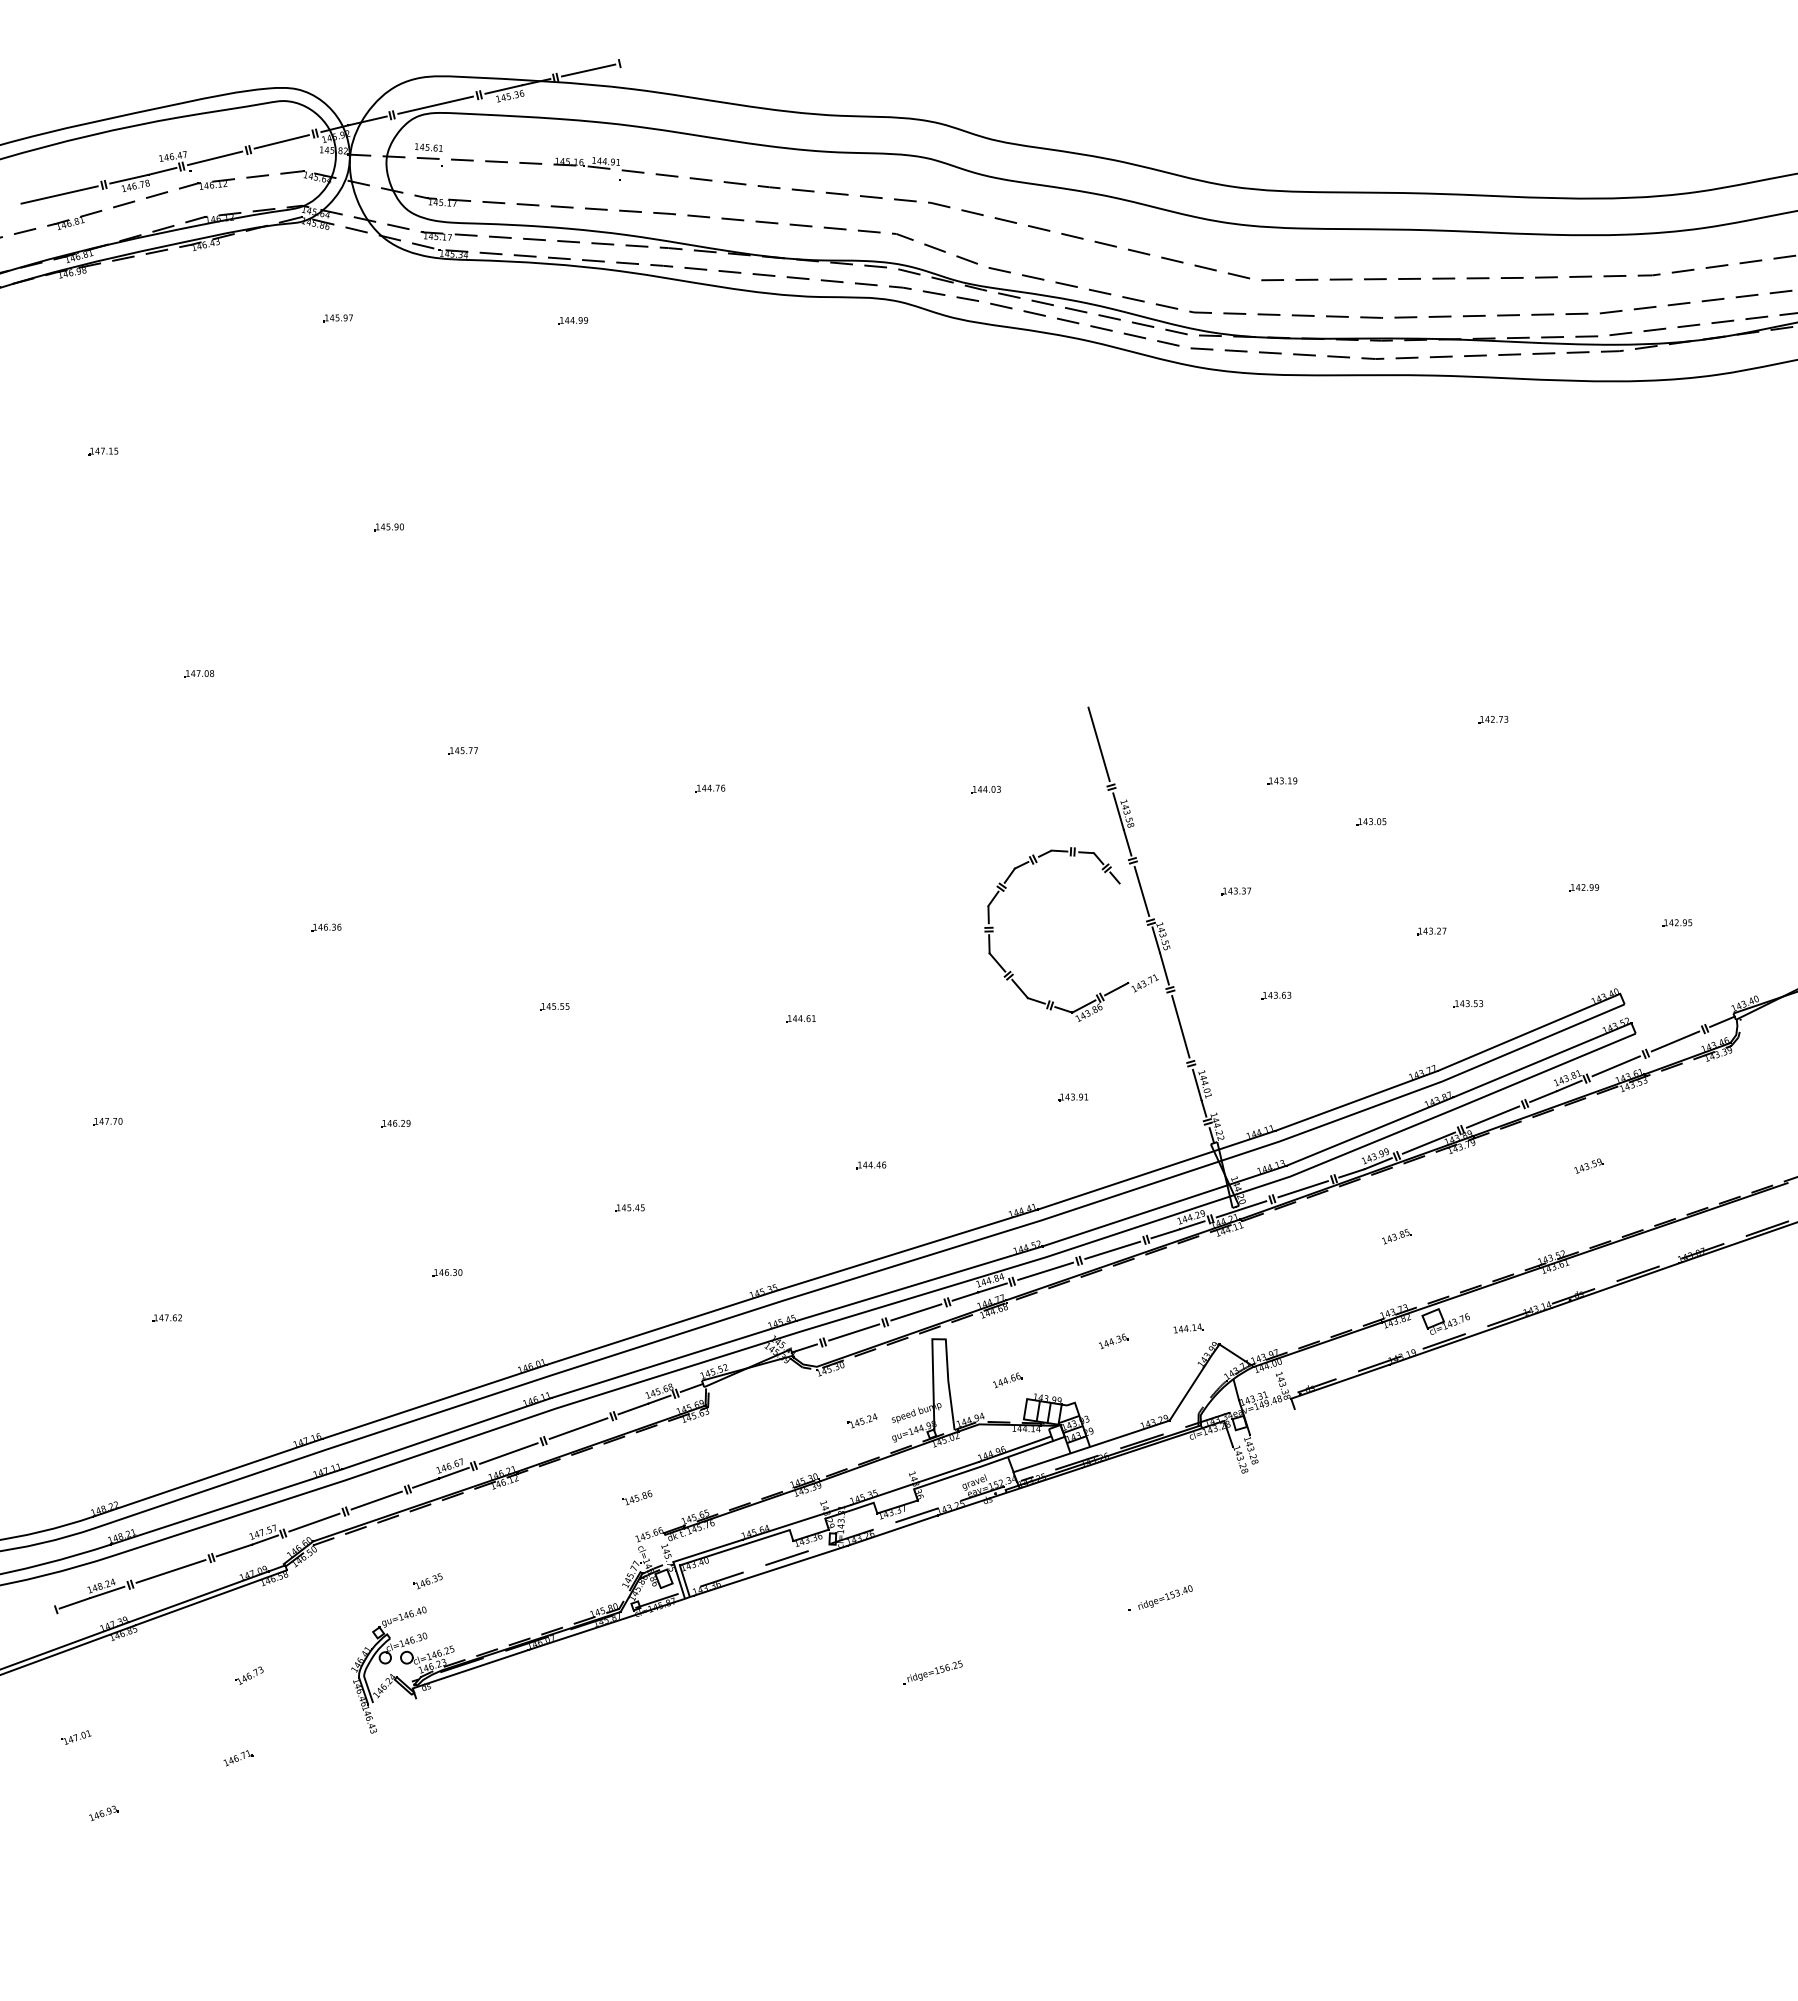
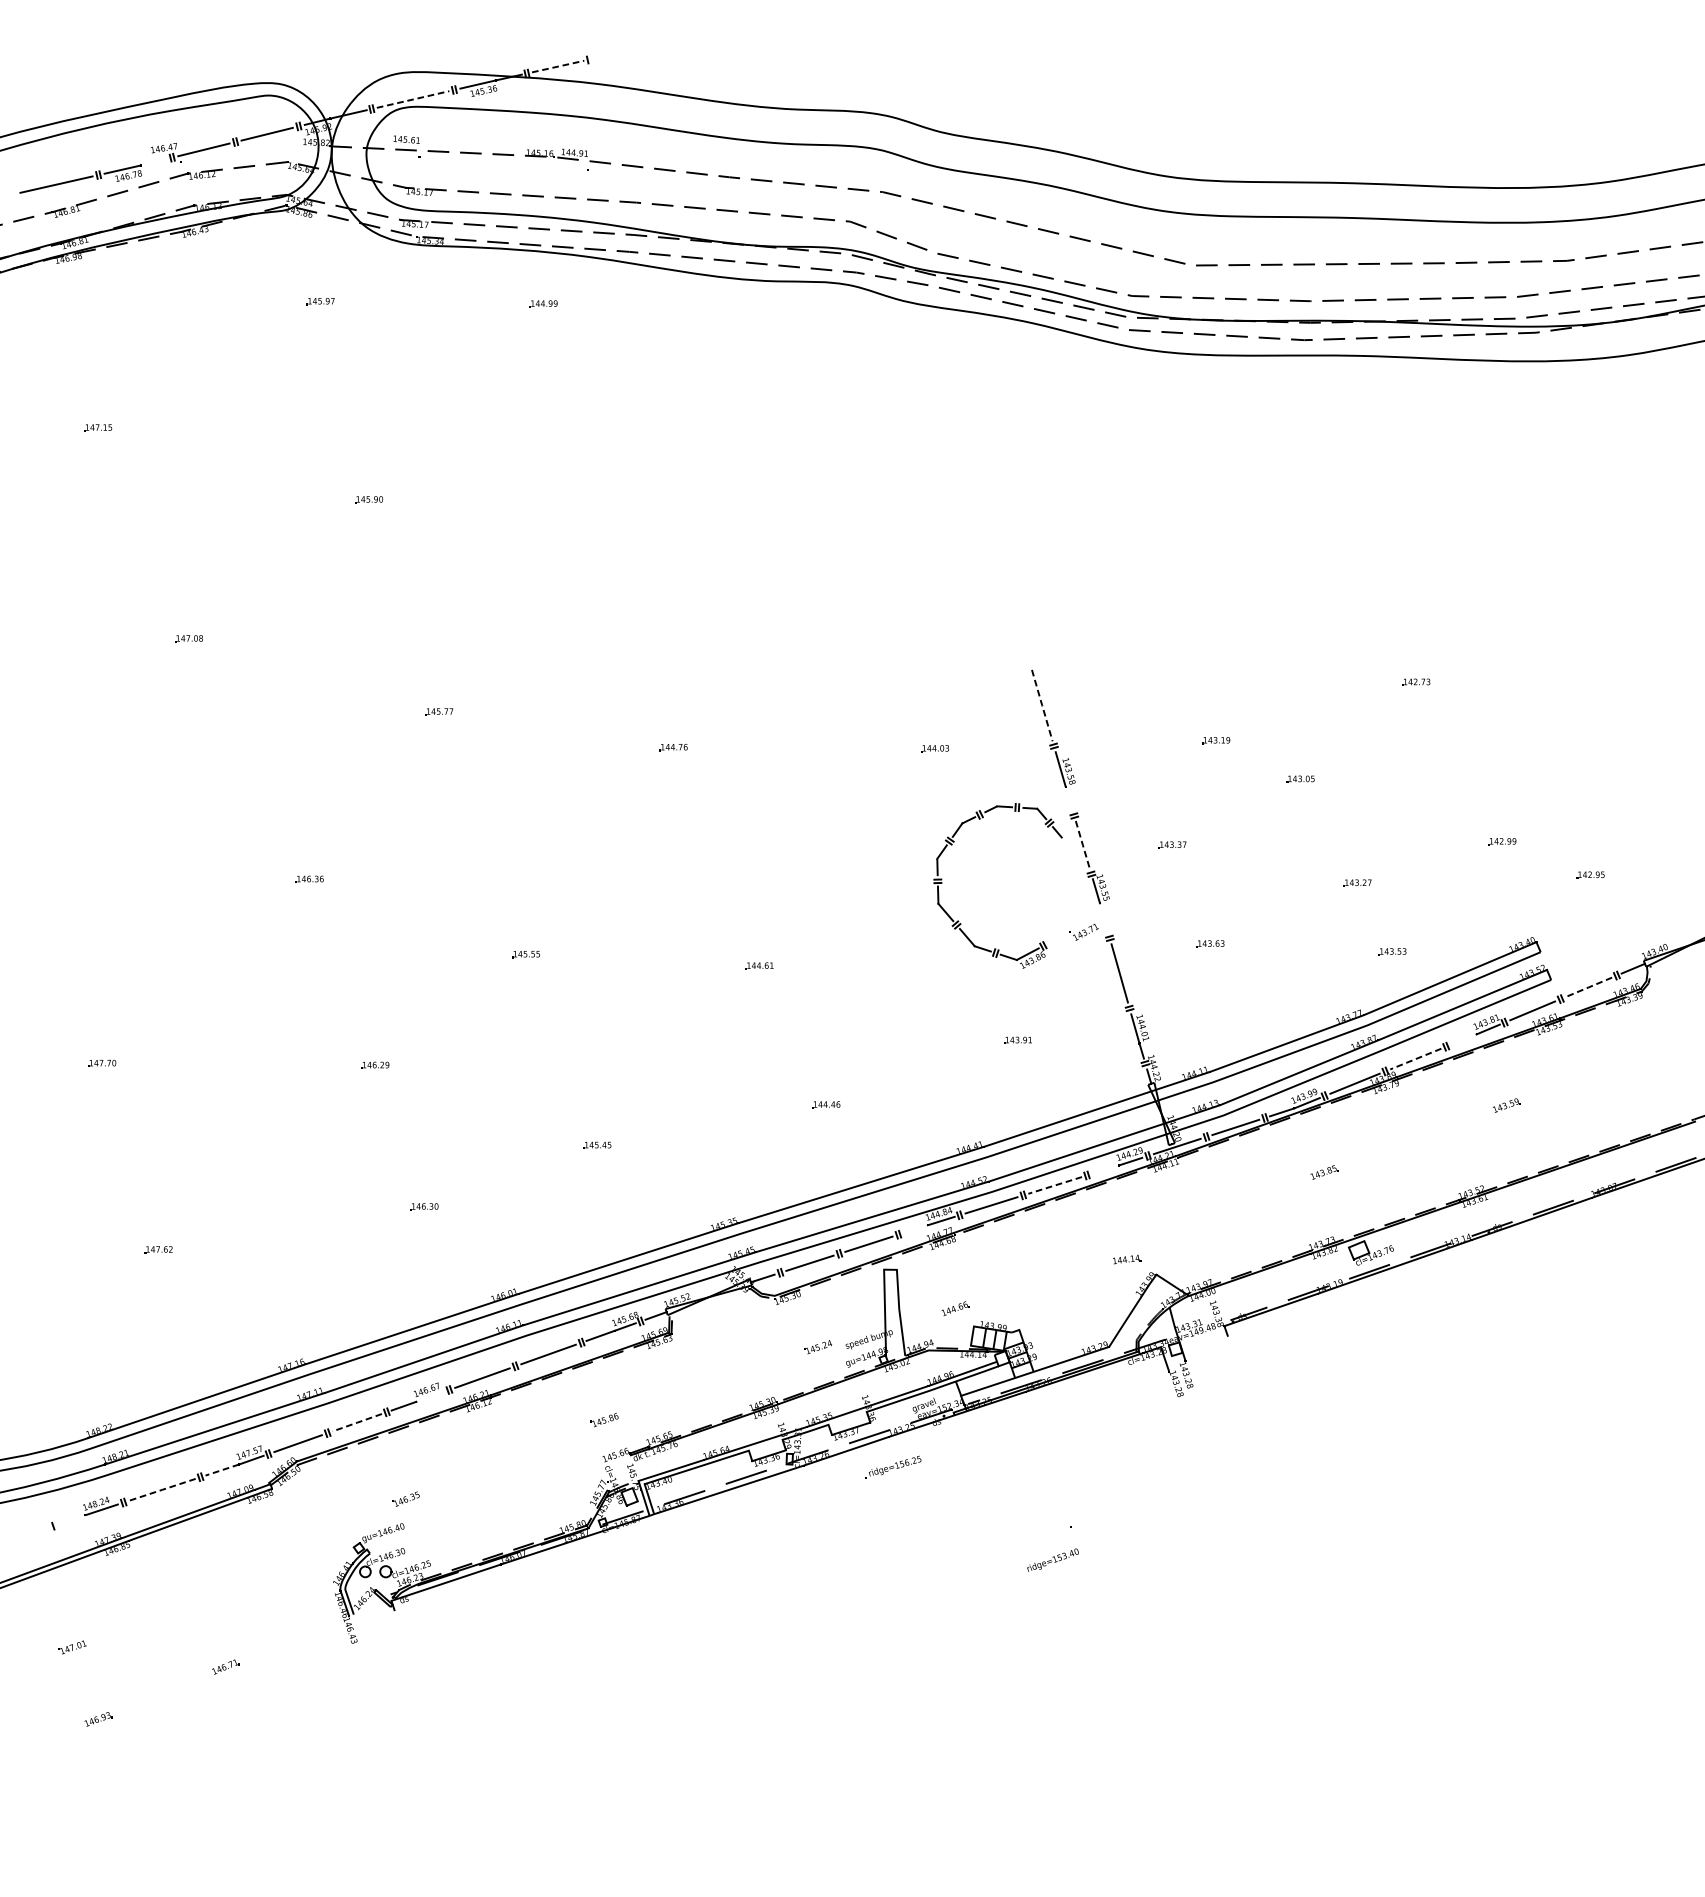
line: (588, 70) -> (558, 66), solid -> dashed
line: (435, 105) -> (412, 99), solid -> dashed
line: (162, 170) -> (154, 161), removed
line: (1099, 744) -> (1042, 705), solid -> dashed
line: (1127, 842) -> (1069, 798), removed
line: (1141, 891) -> (1082, 845), solid -> dashed
line: (1163, 968) -> (1103, 918), removed
line: (1116, 989) -> (1058, 938), removed
line: (1675, 1041) -> (1588, 987), solid -> dashed
line: (1543, 1096) -> (1463, 1039), removed
line: (1493, 1117) -> (1416, 1059), solid -> dashed
line: (1165, 1233) -> (1105, 1169), removed
line: (1112, 1250) -> (1054, 1185), solid -> dashed
line: (965, 1296) -> (915, 1229), removed
part: (1113, 1341) -> (1055, 1271), removed
line: (453, 1472) -> (430, 1396), removed
line: (376, 1500) -> (357, 1422), solid -> dashed
line: (234, 1550) -> (222, 1470), solid -> dashed
line: (171, 1571) -> (162, 1489), solid -> dashed
text: (1165, 1597) -> (1053, 1560), moved
line: (74, 1603) -> (70, 1520), removed
part: (932, 1672) -> (892, 1467), moved
part: (249, 1675) -> (236, 1588), removed

